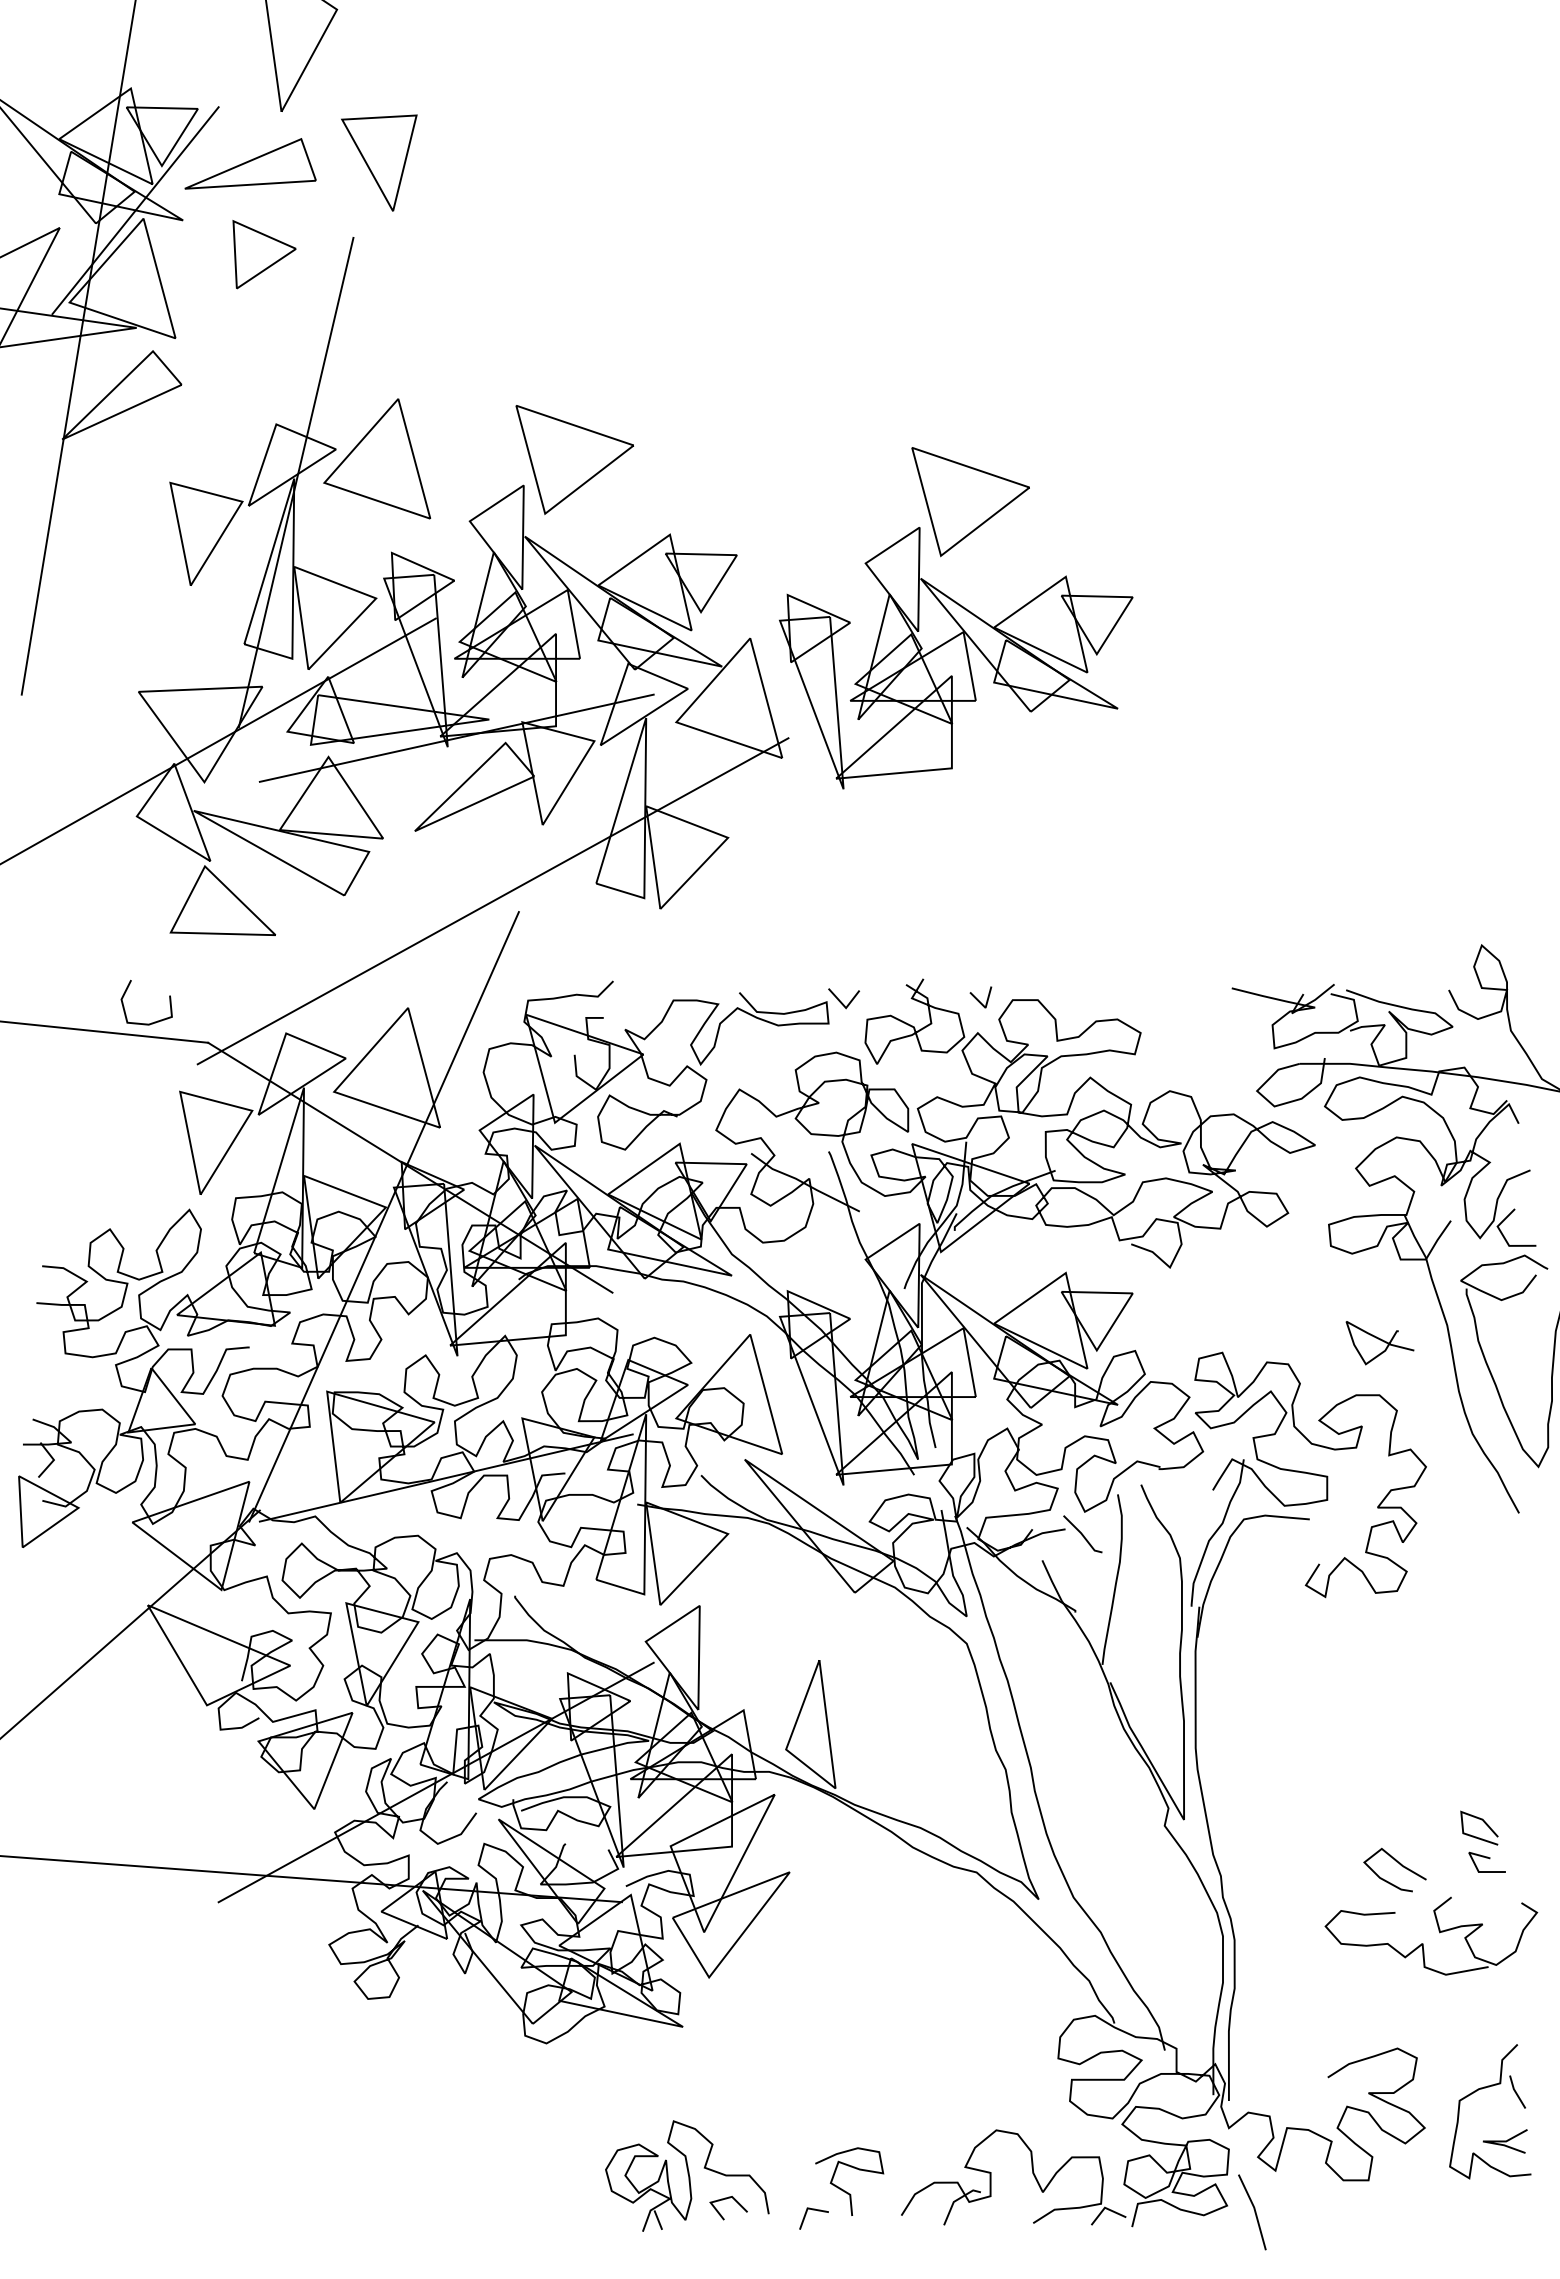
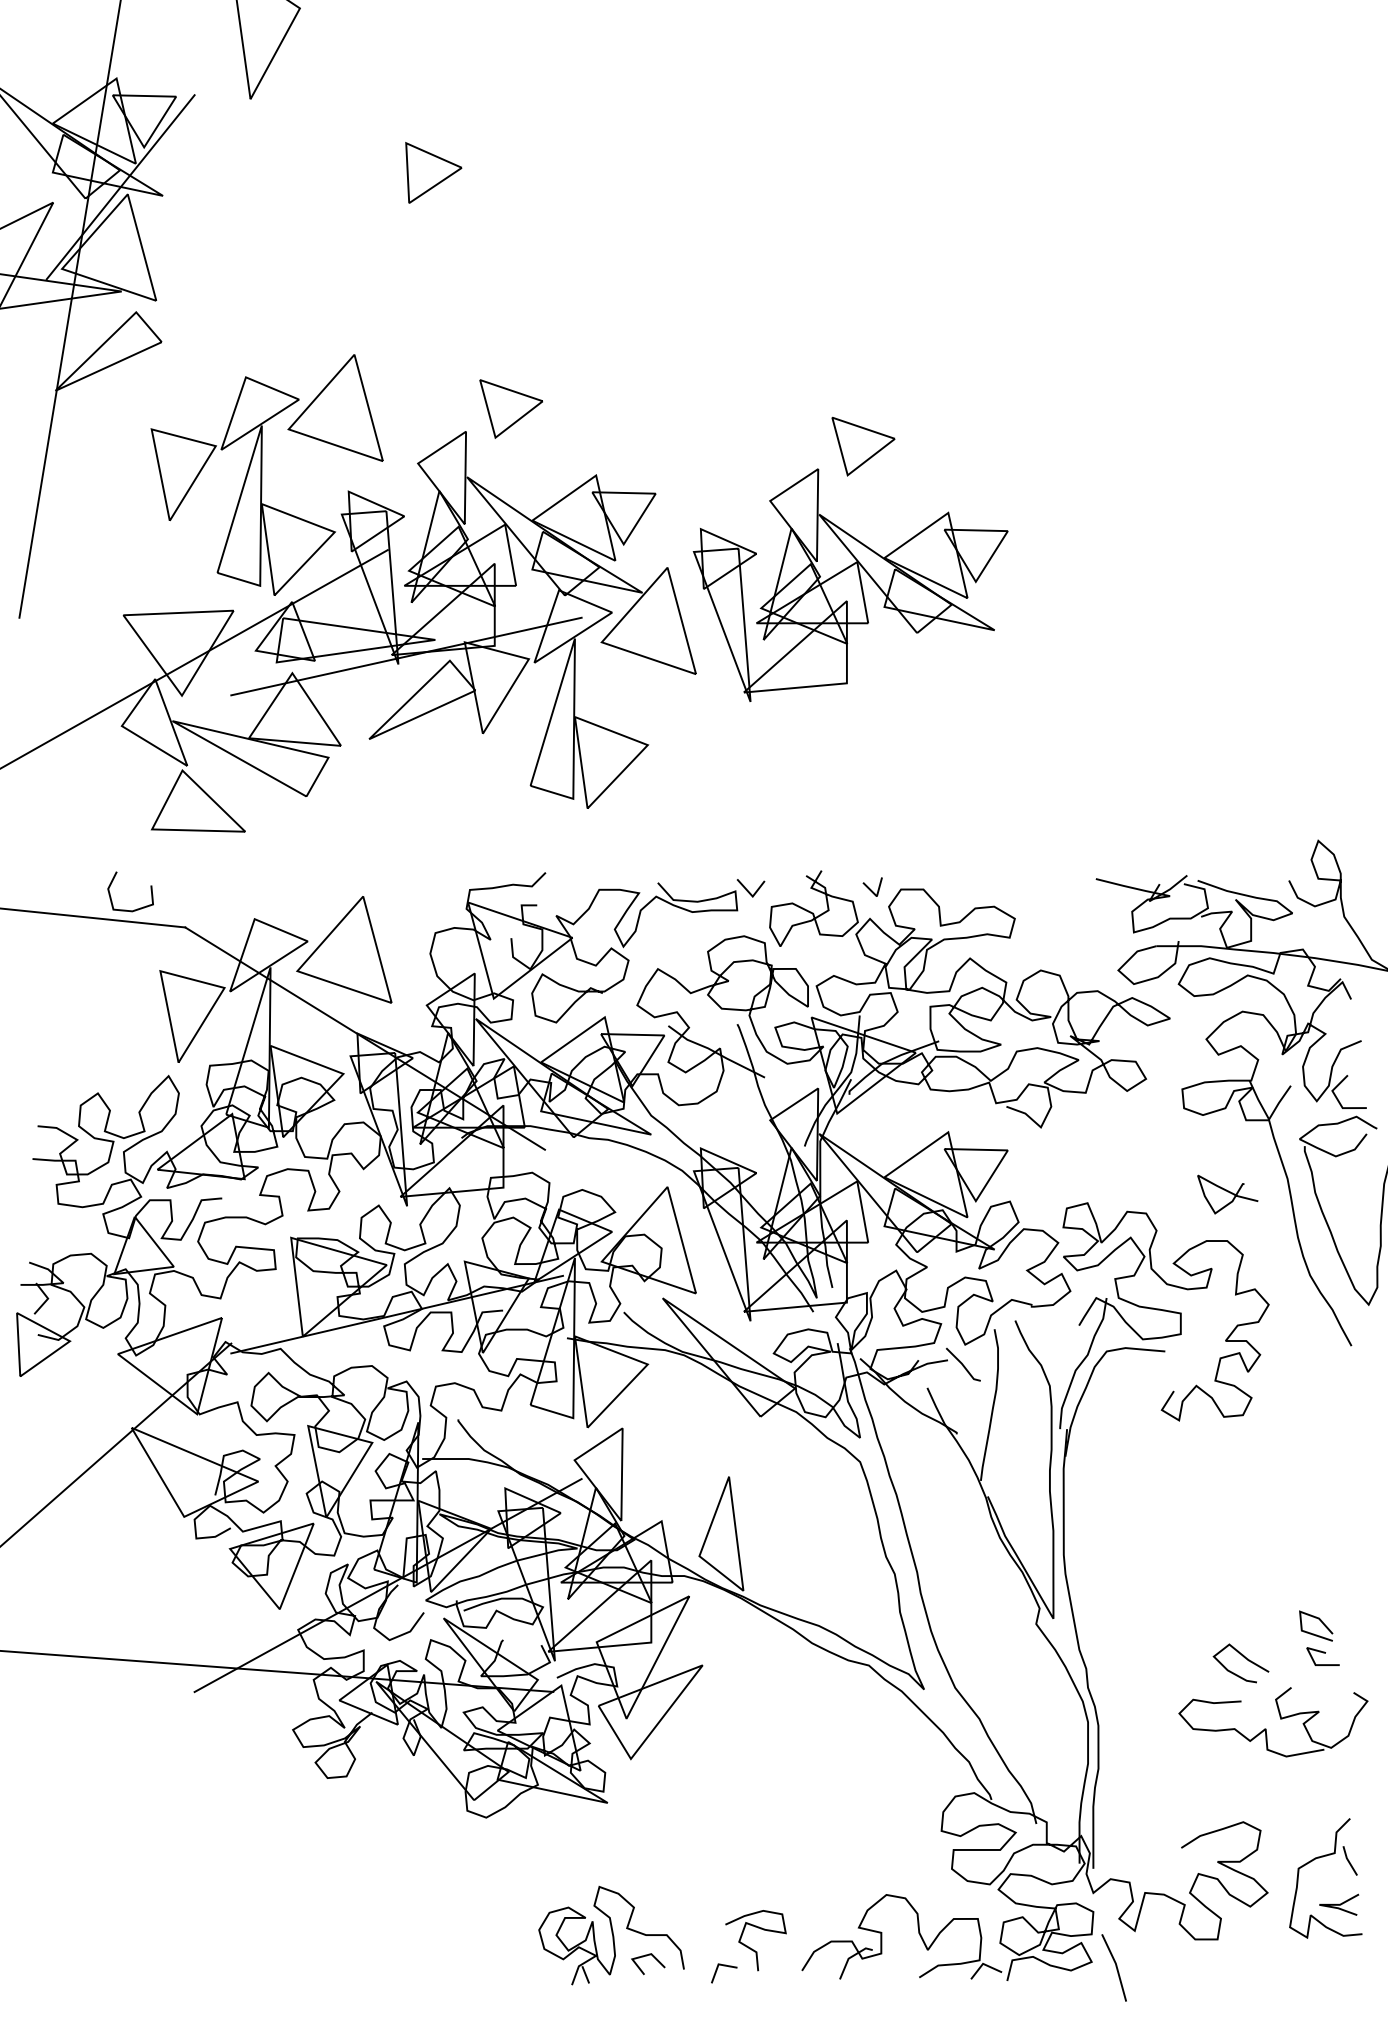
part: (379, 162) -> (337, 144), removed
part: (250, 163) -> (222, 145), removed
part: (264, 254) -> (433, 172), moved
part: (574, 459) -> (511, 408), size x0.6
line: (295, 482) -> (262, 429), removed
part: (970, 502) -> (863, 446), size x0.6
line: (492, 901) -> (438, 801), removed
line: (383, 1216) -> (341, 1081), removed

